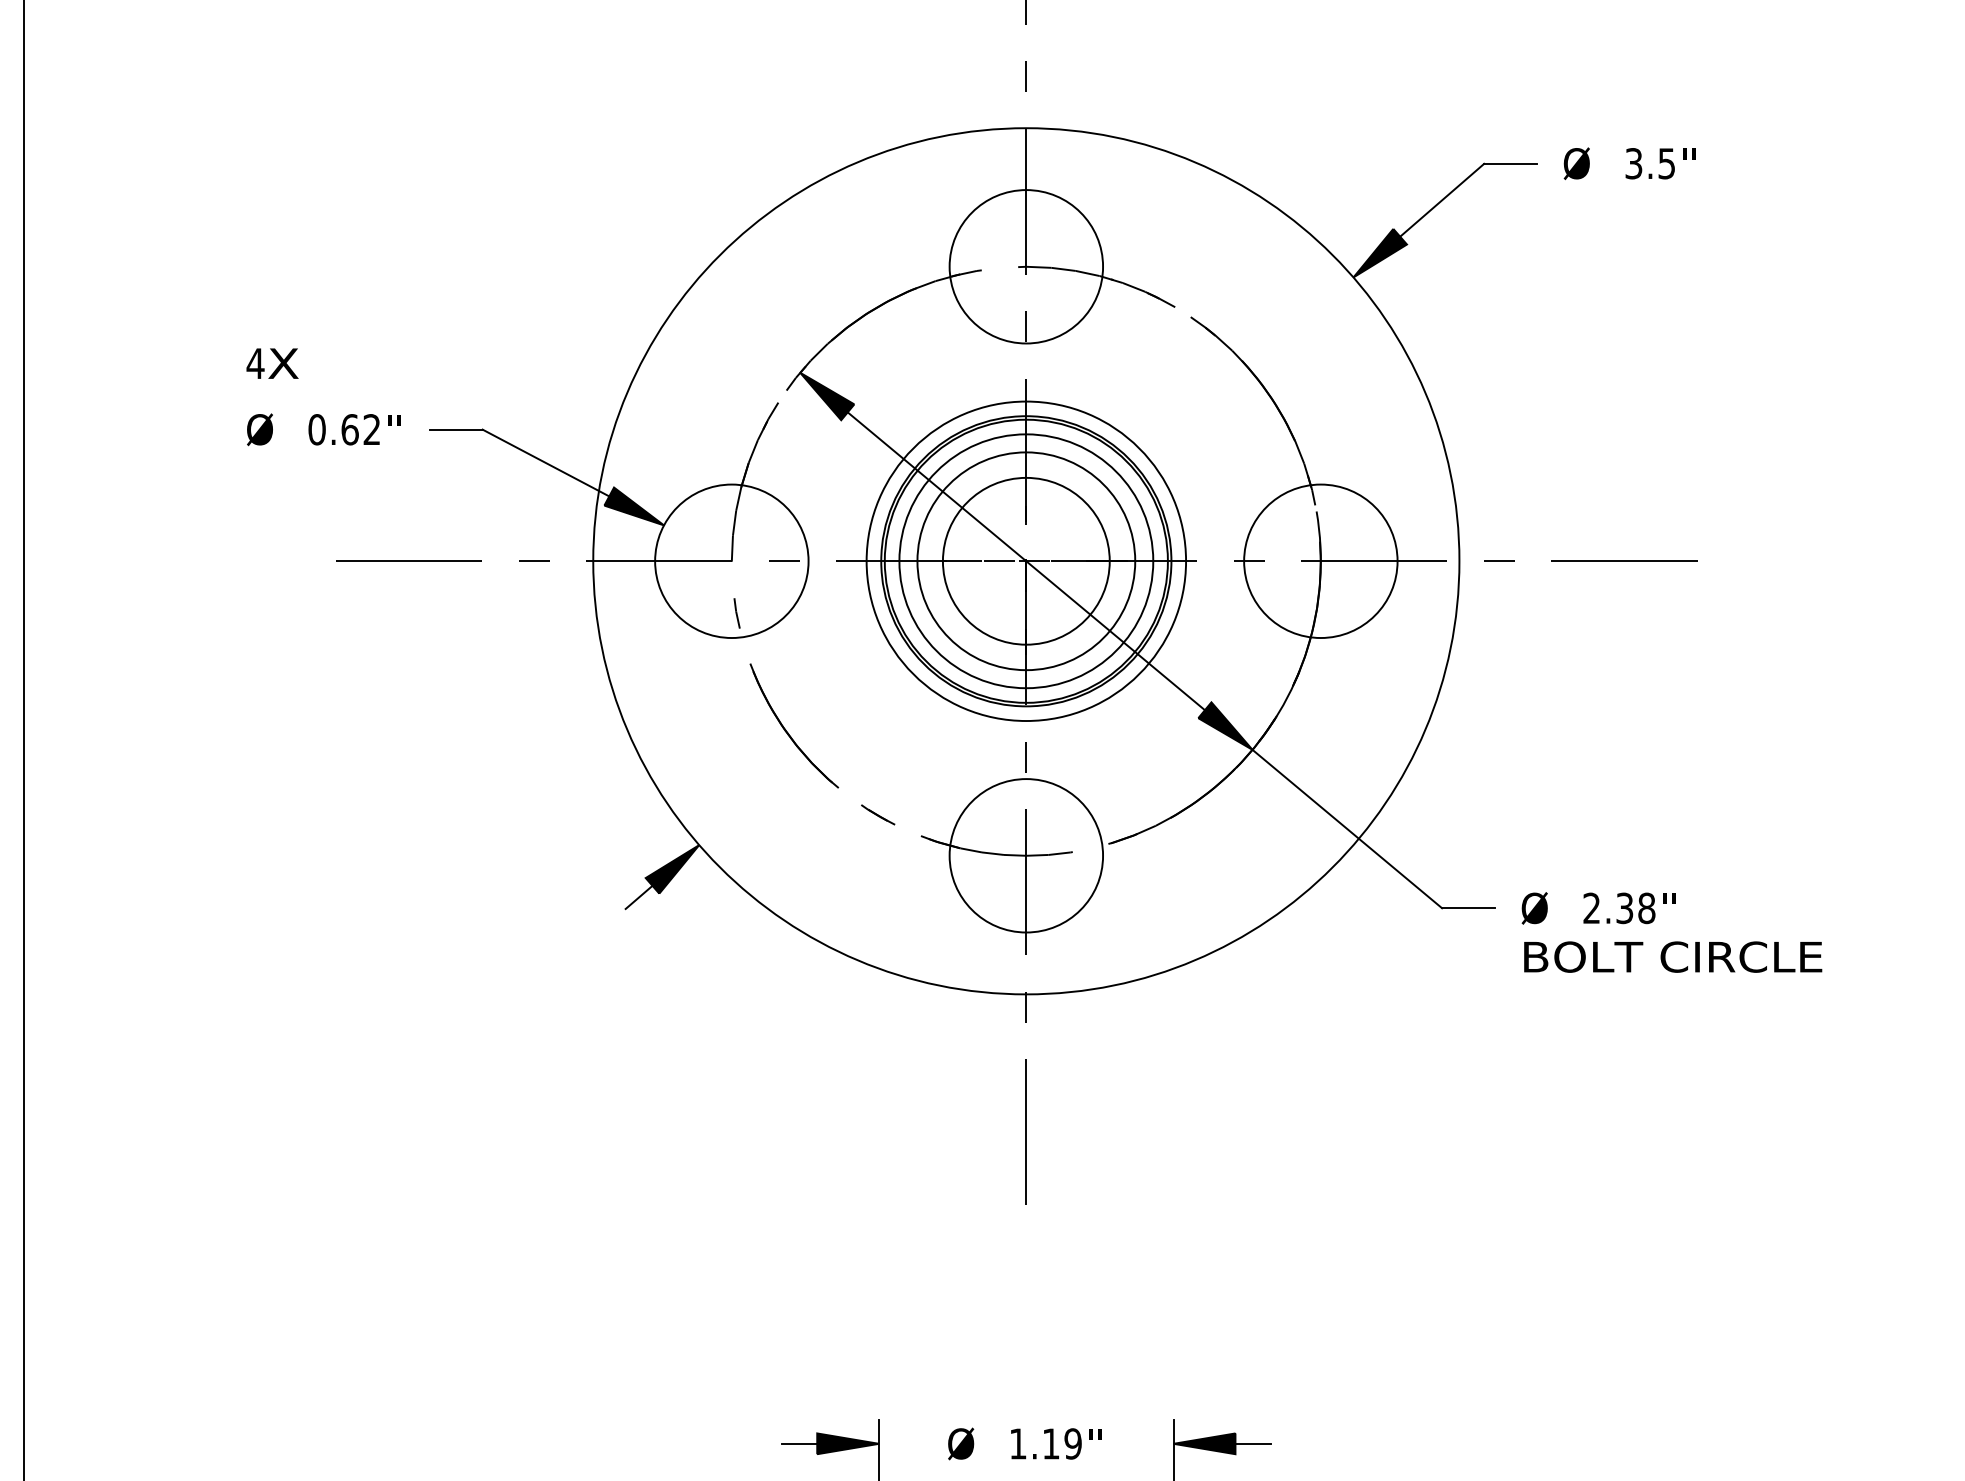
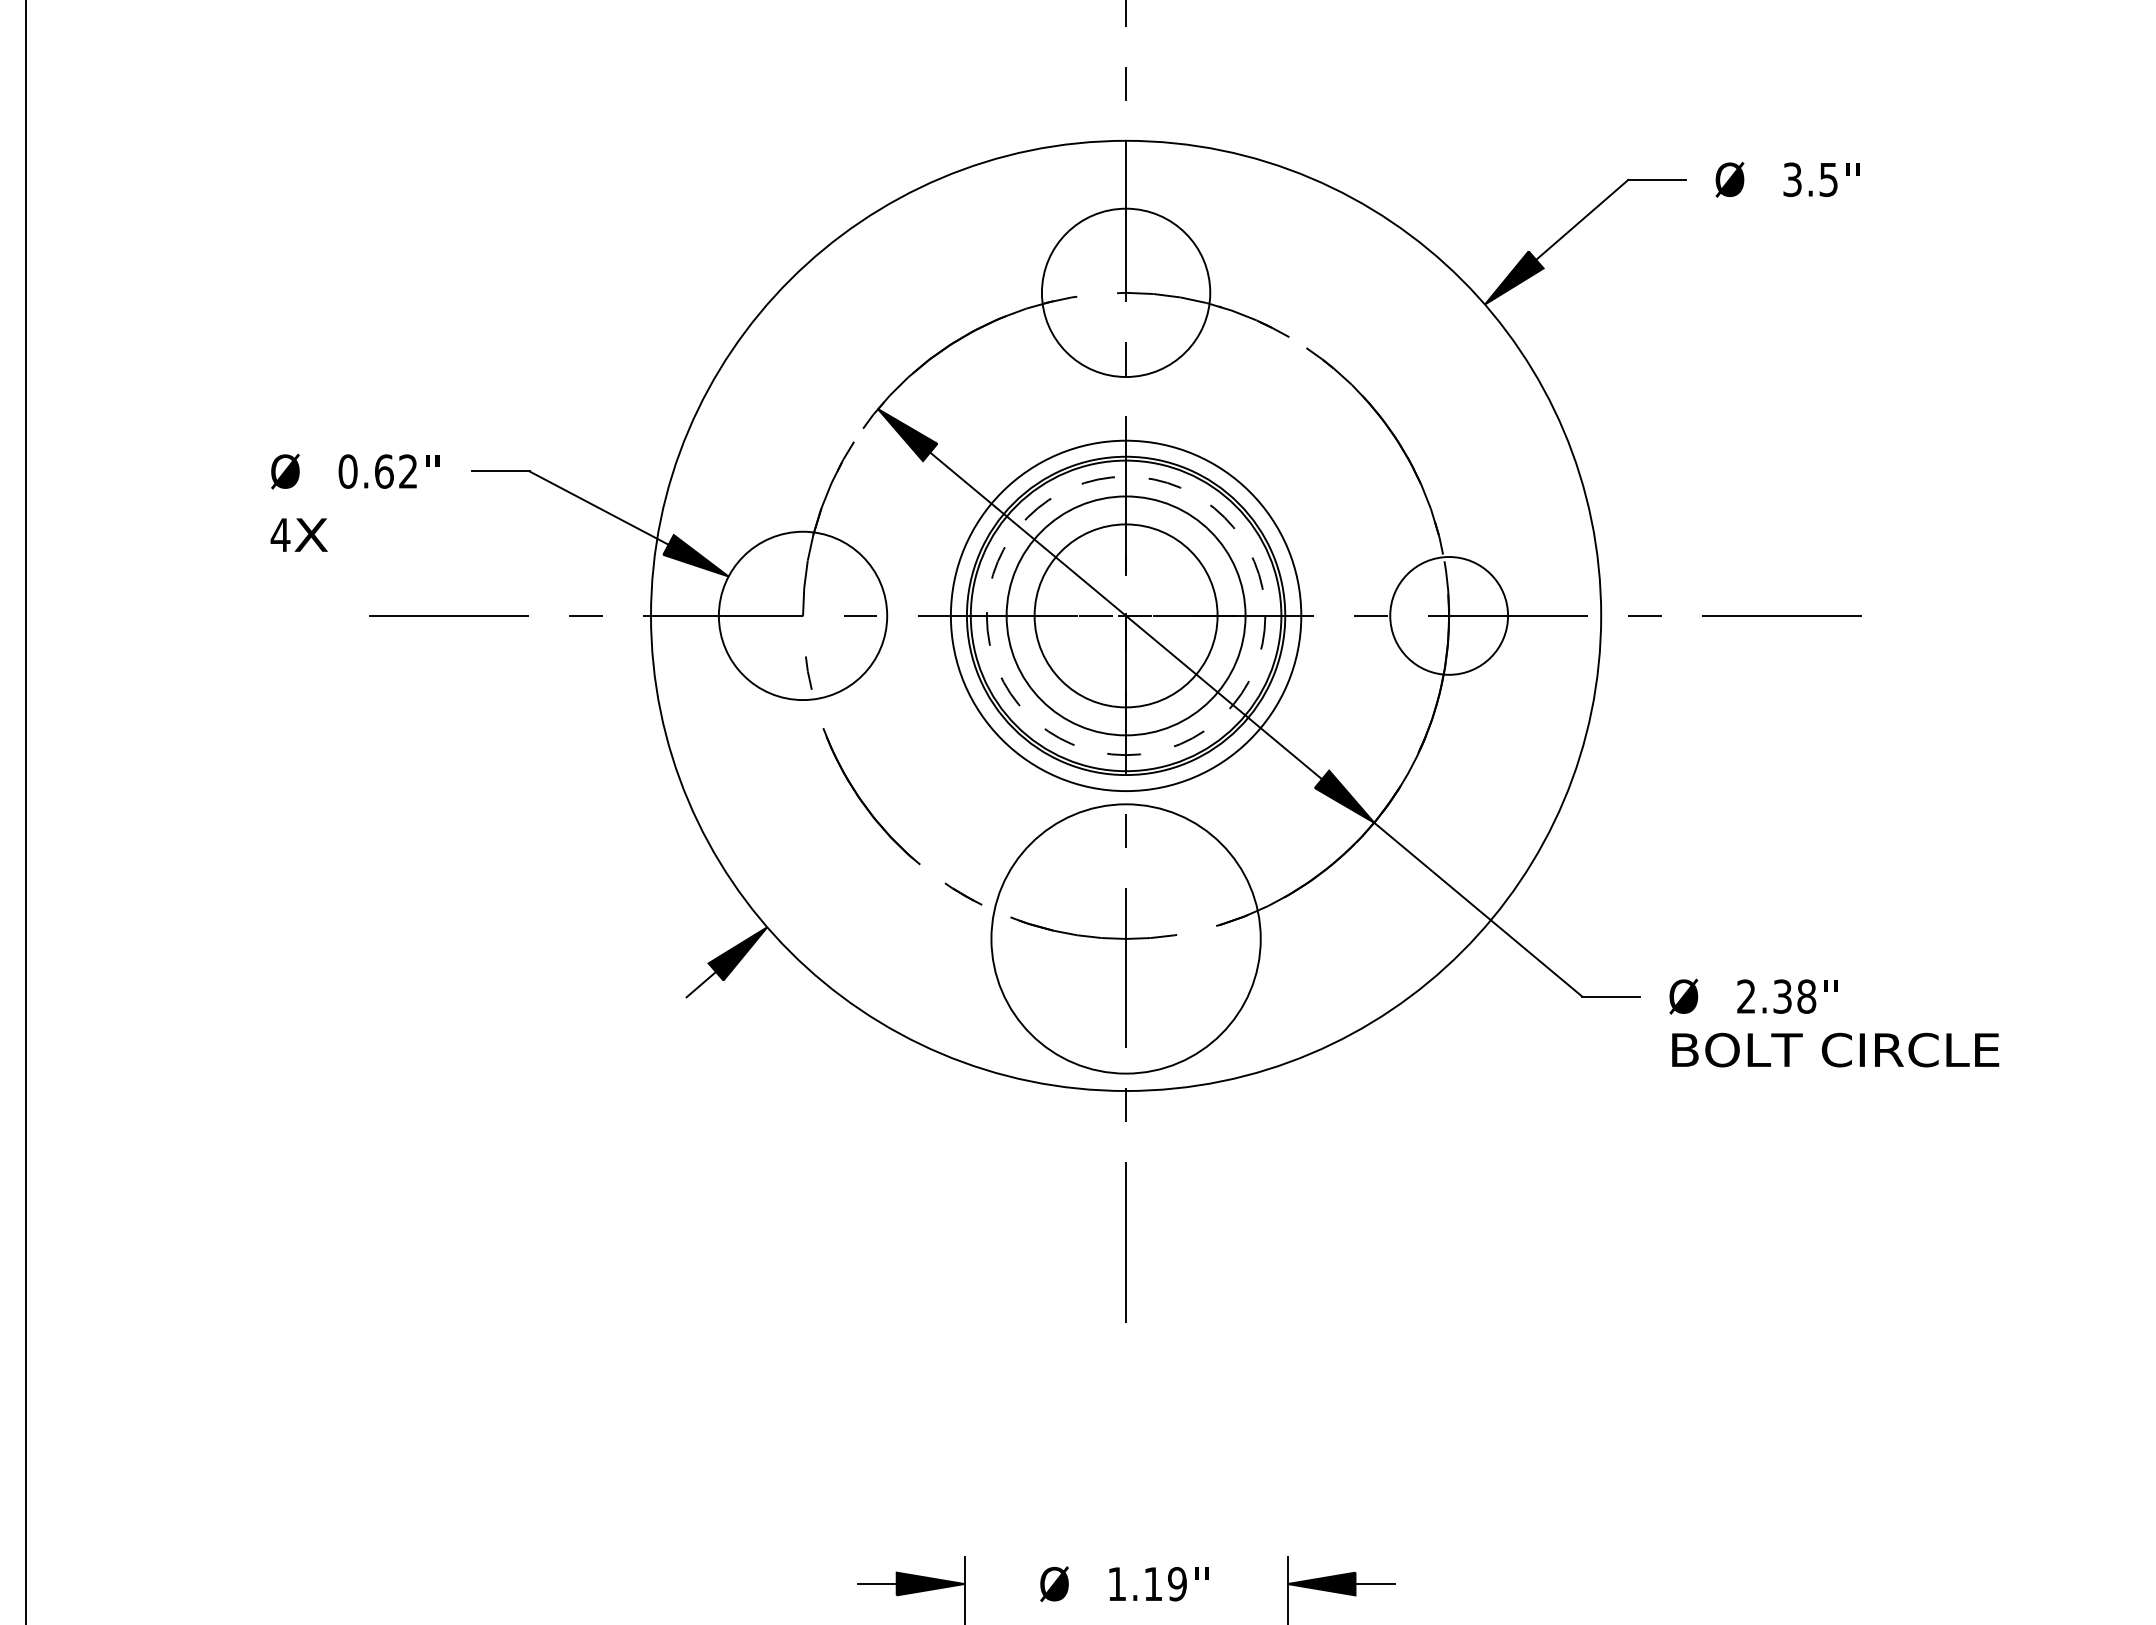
text: (271, 363) -> (298, 534), moved
circle: (1025, 560) -> (1125, 615), solid -> dashed
circle: (1321, 560) -> (1449, 615), size x0.7
circle: (1025, 855) -> (1125, 938), size x1.6

